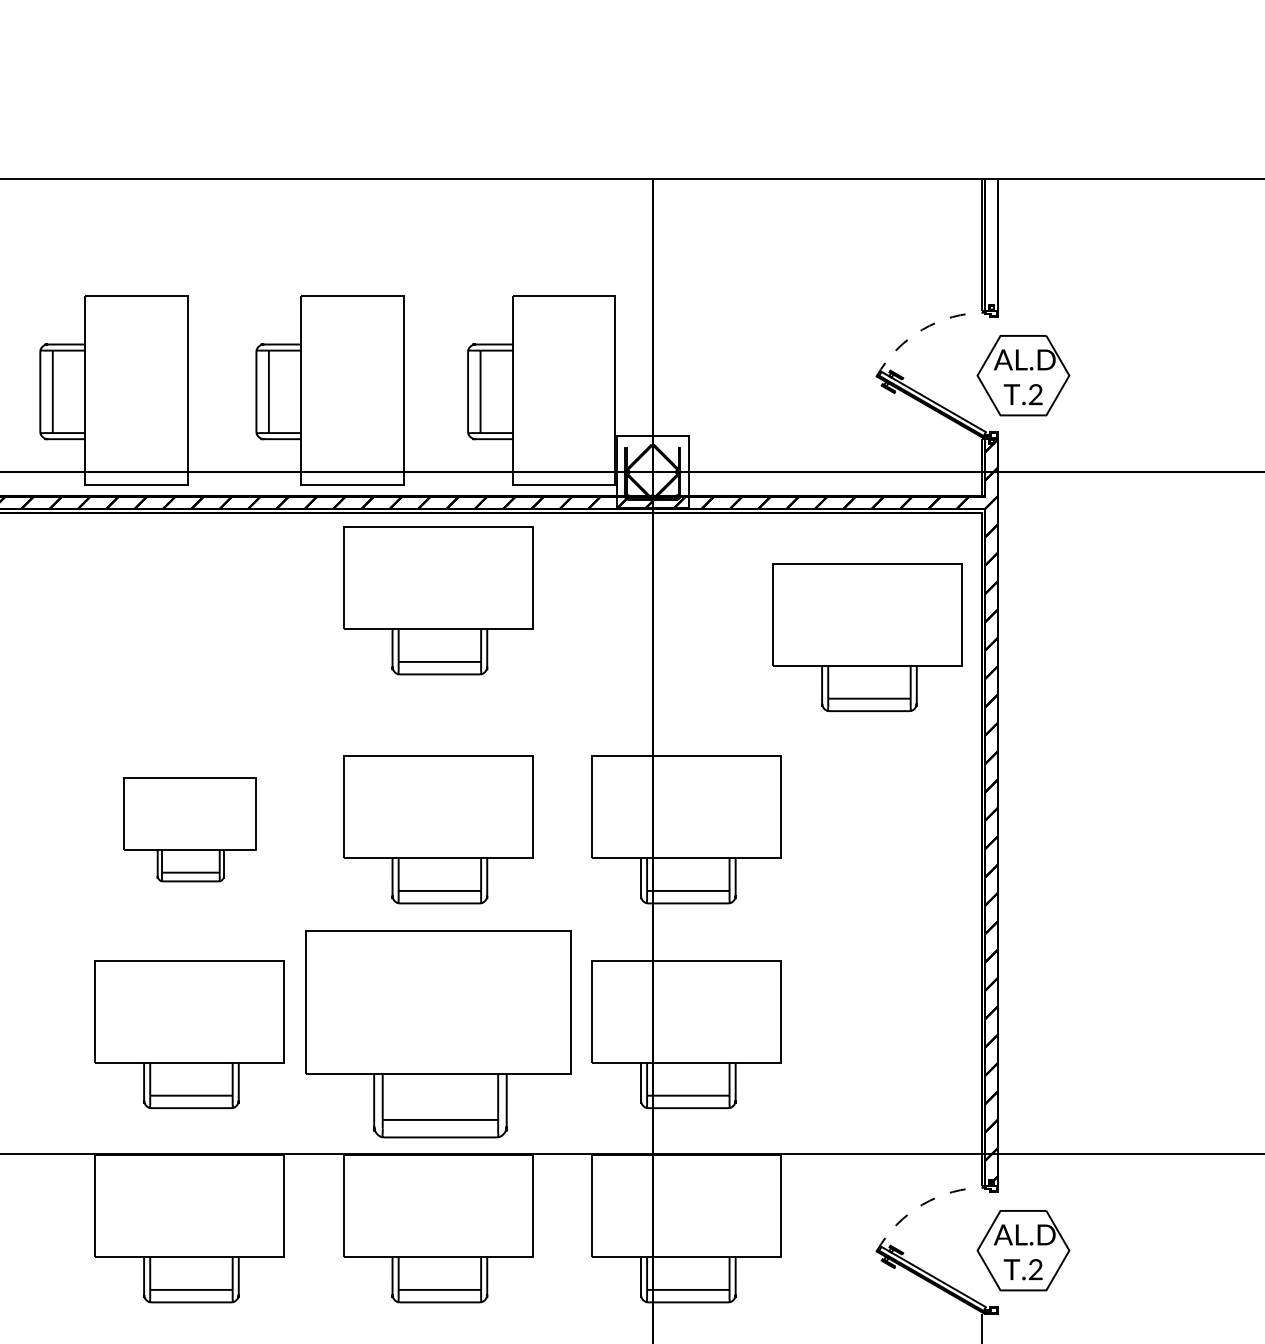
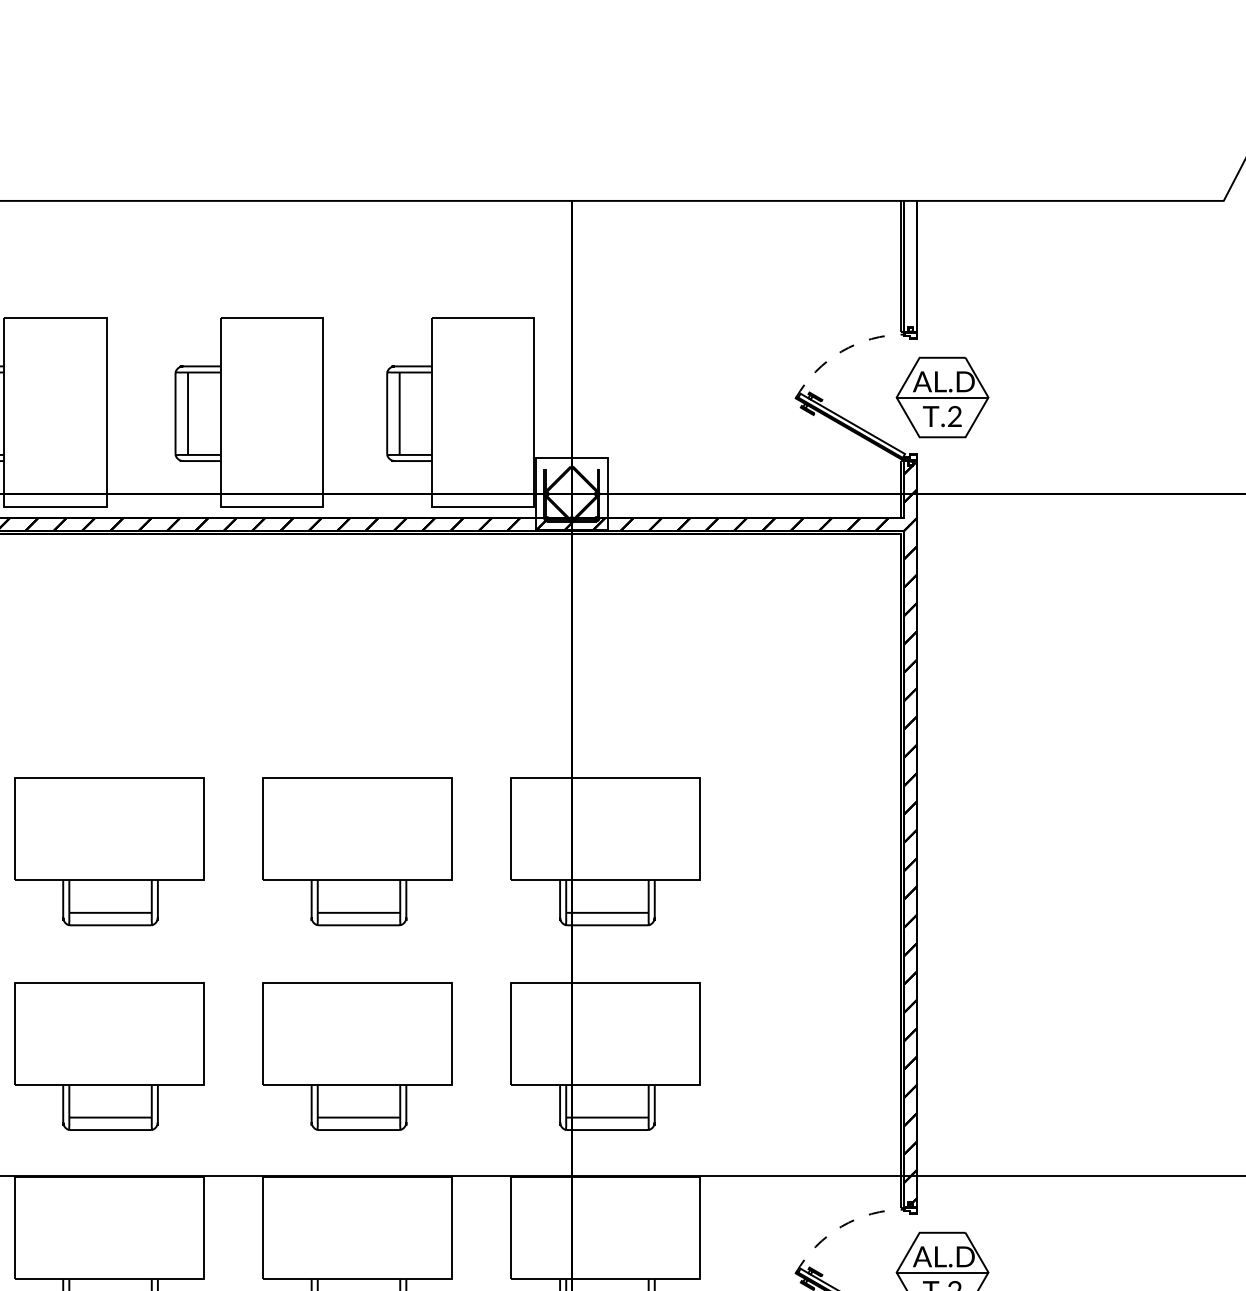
line: (1023, 375) -> (942, 397), added
part: (438, 600) -> (357, 622), removed
part: (867, 637) -> (786, 659), removed
part: (189, 829) -> (108, 851), size x1.43
part: (438, 1034) -> (357, 1056), size x0.71
line: (1023, 1250) -> (942, 1272), added

